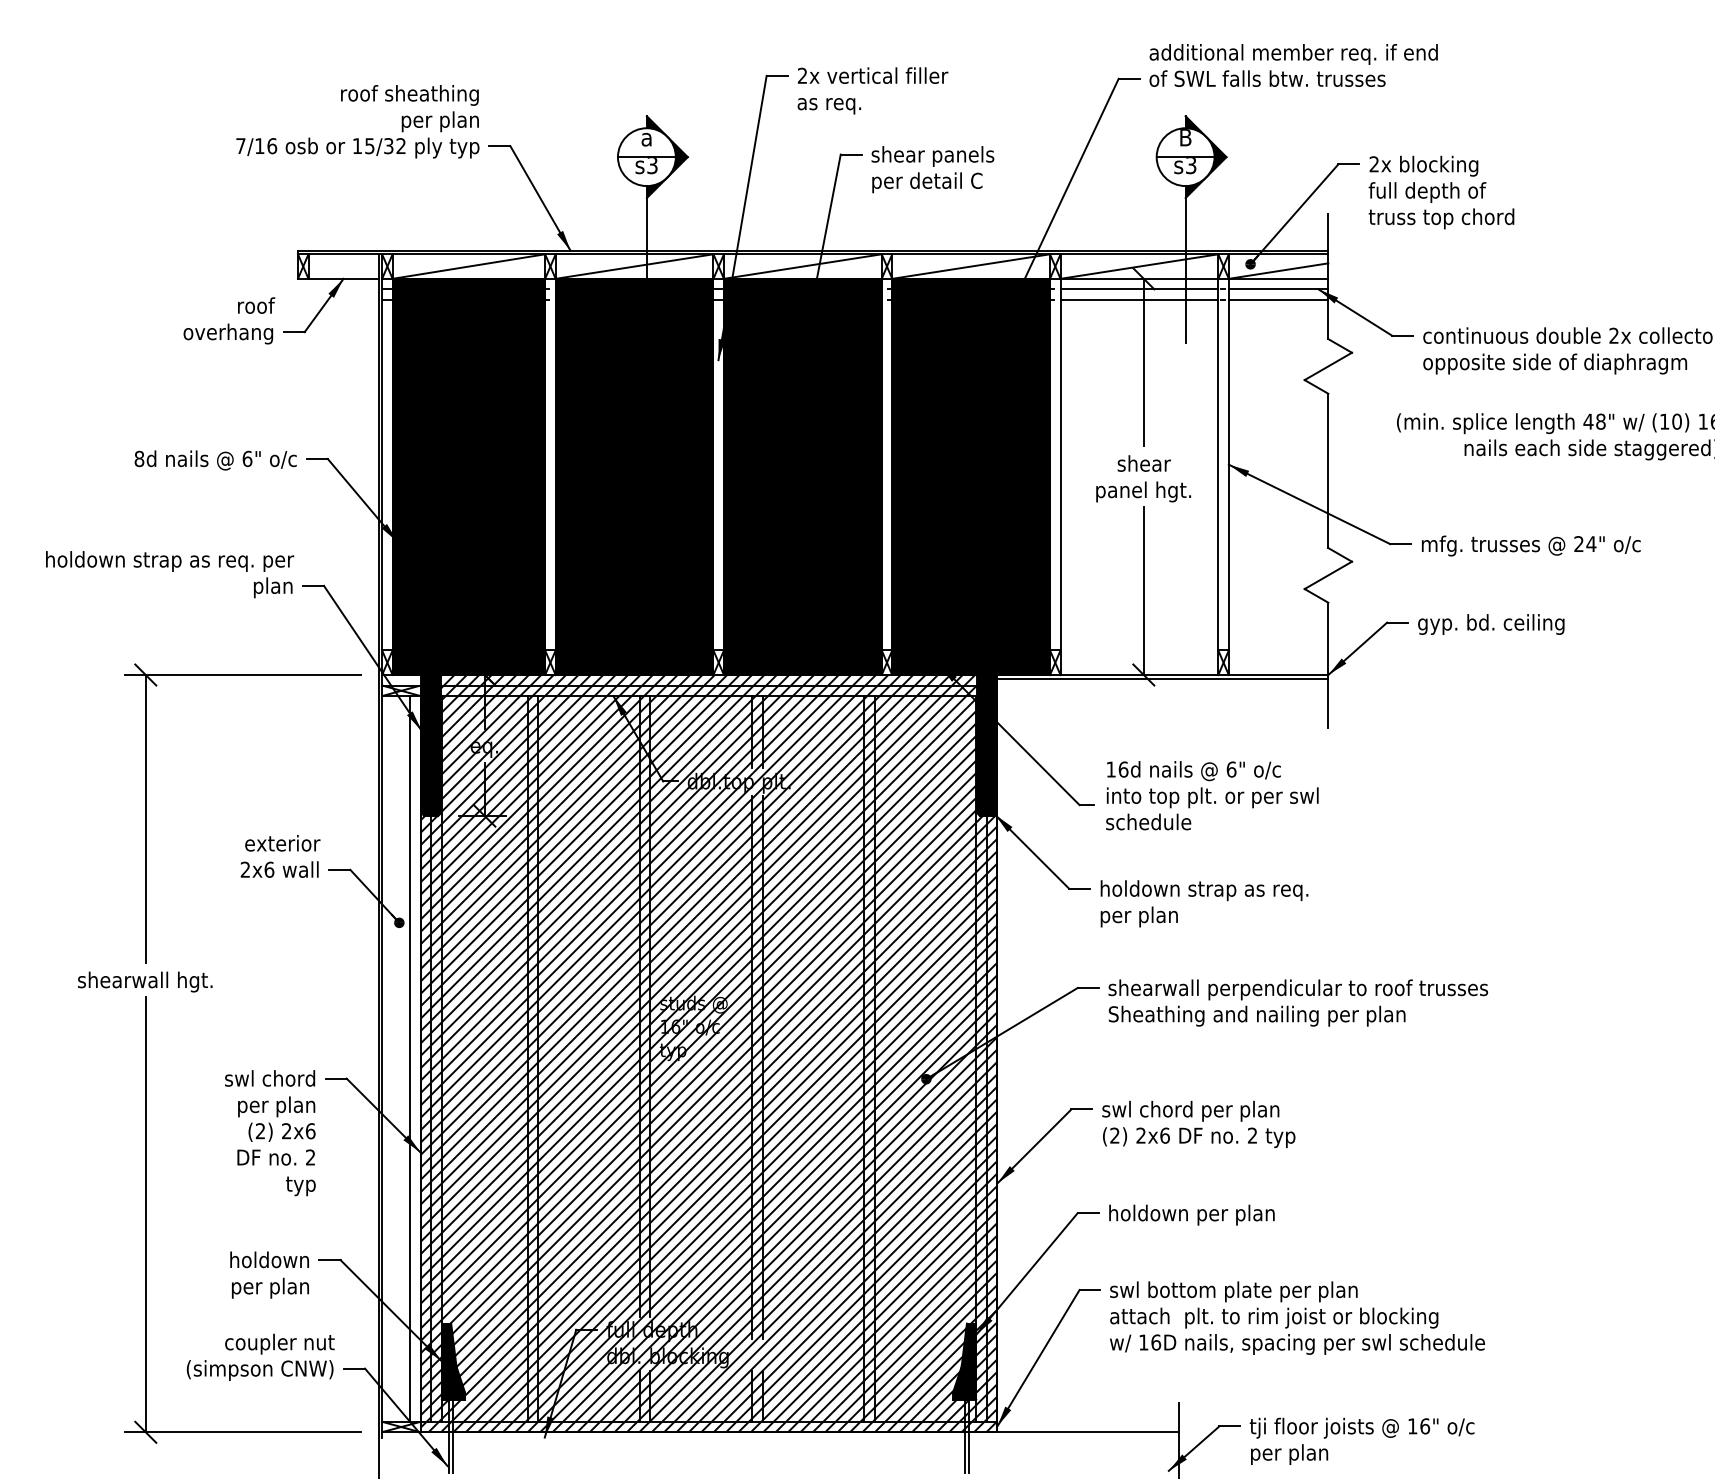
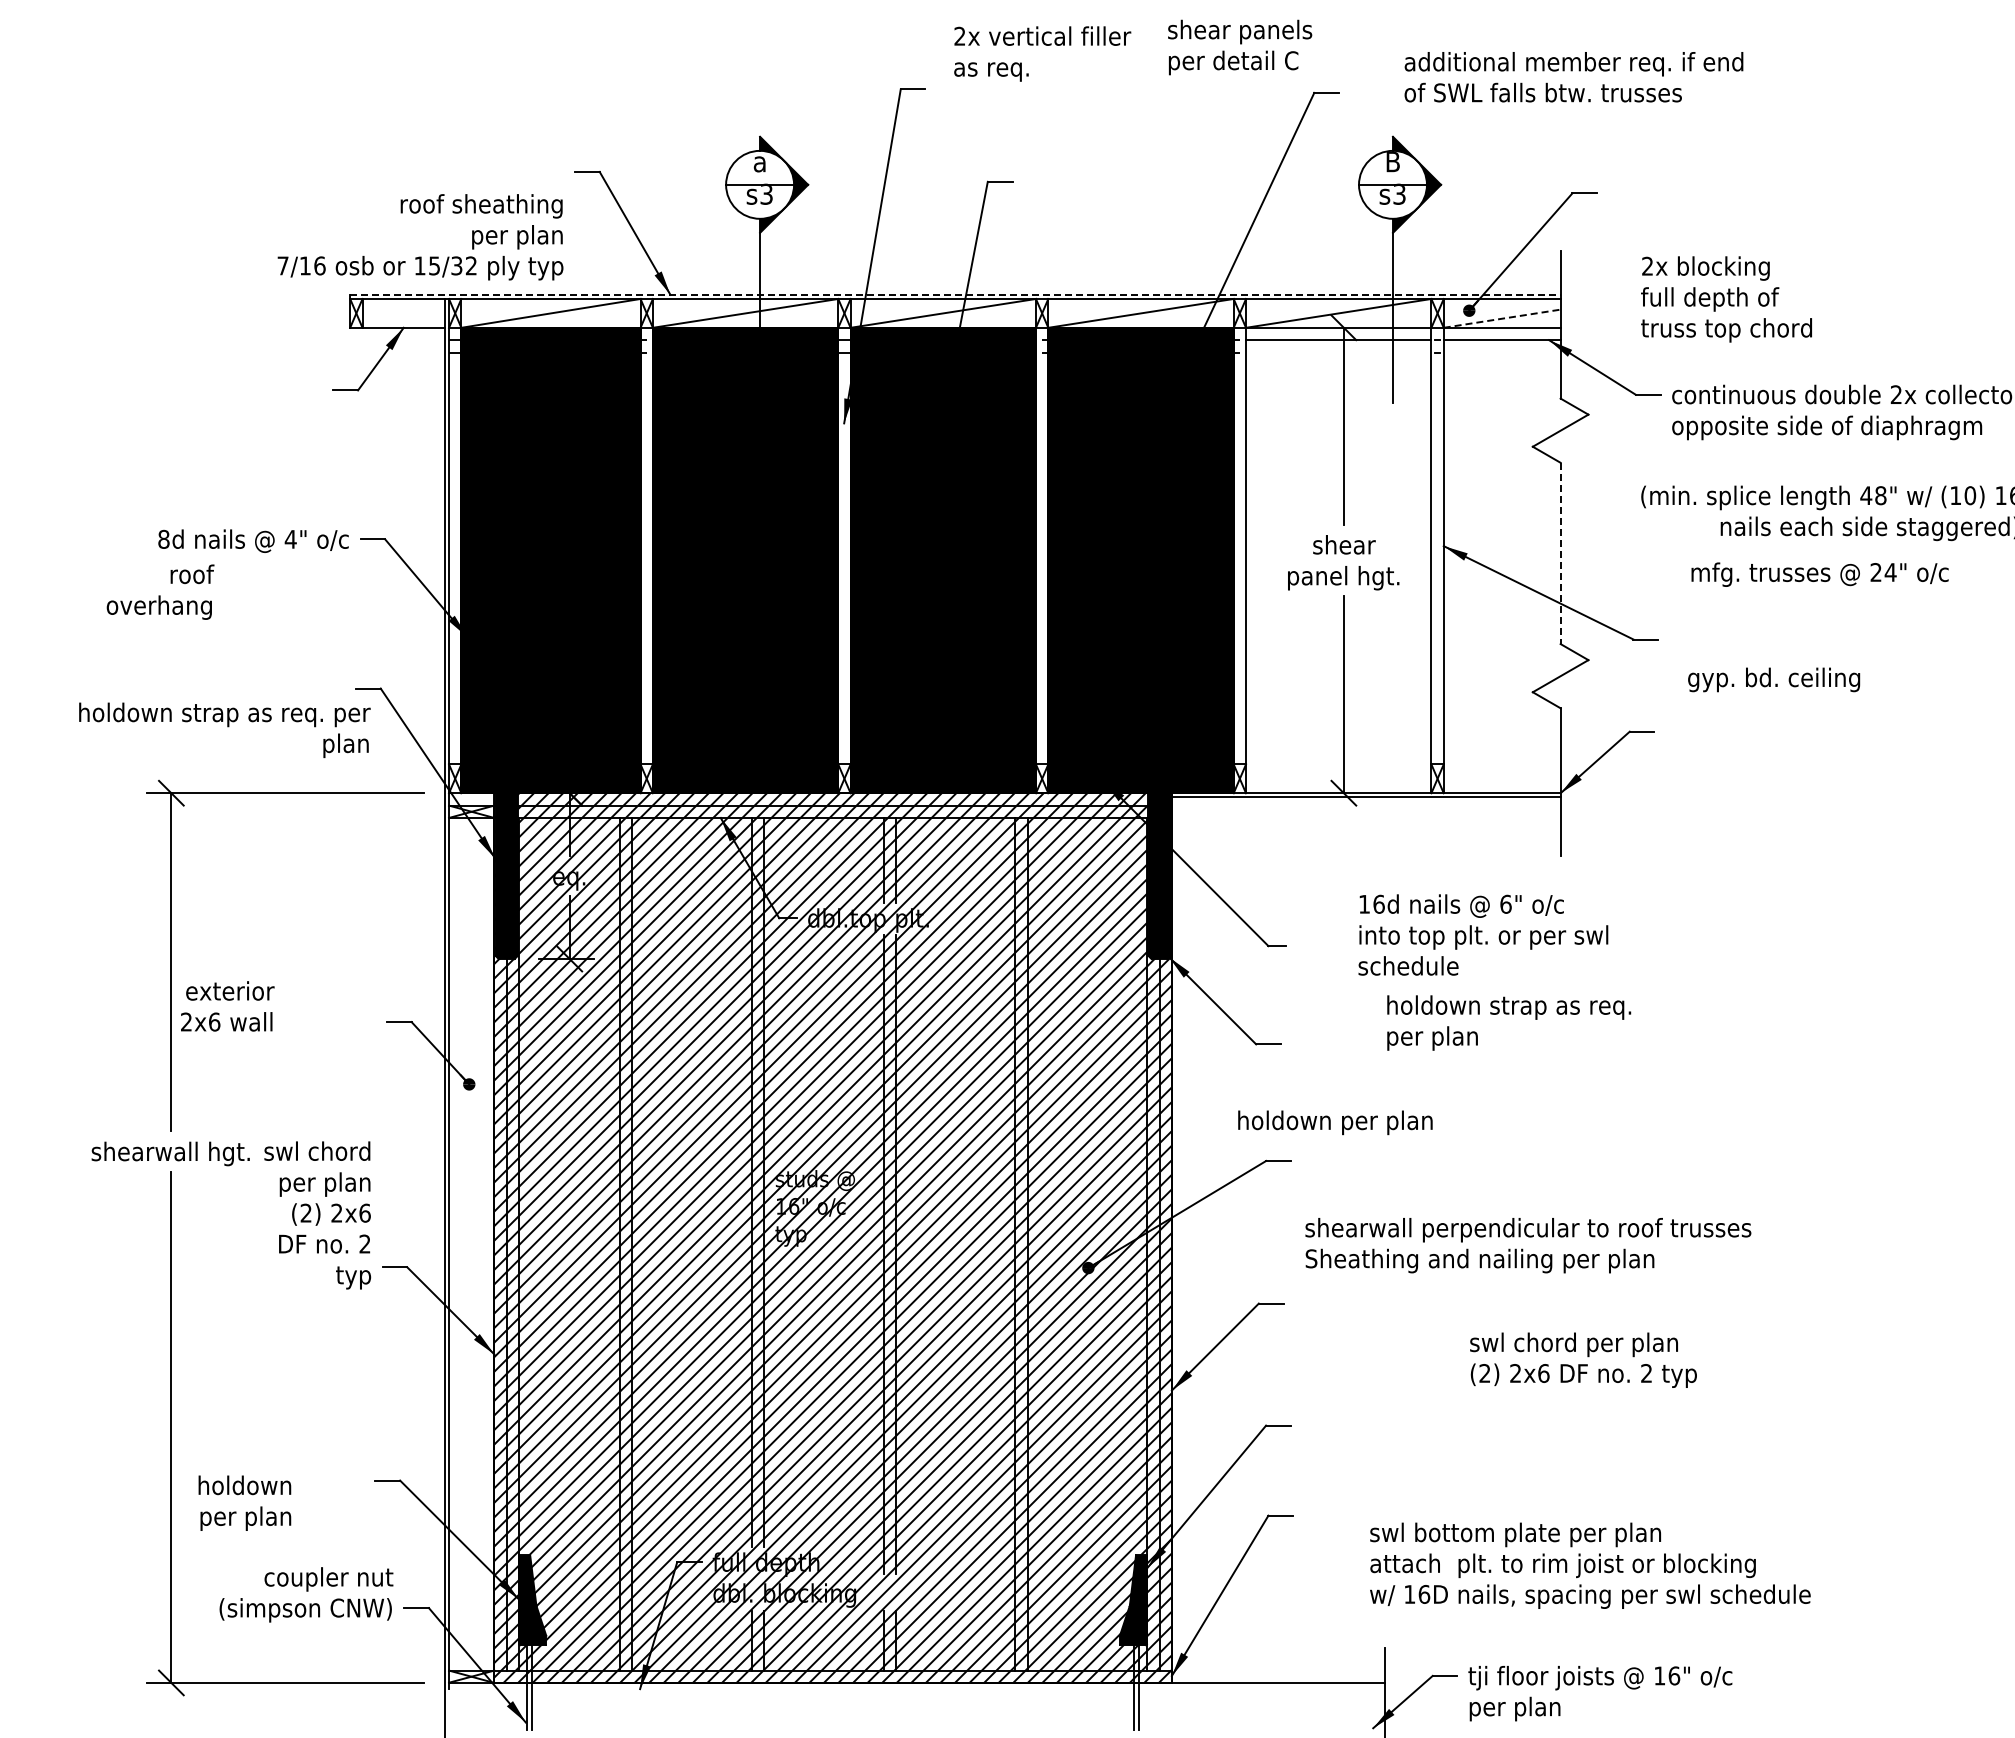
text: (1293, 65) -> (1573, 77), moved
text: (872, 90) -> (1042, 53), moved
text: (357, 121) -> (420, 237), moved
text: (933, 169) -> (1240, 47), moved
text: (1441, 192) -> (1726, 299), moved
line: (813, 250) -> (955, 294), solid -> dashed
line: (1278, 270) -> (1502, 318), solid -> dashed
line: (1139, 299) -> (1338, 352), removed
line: (1277, 299) -> (1501, 352), removed
text: (229, 320) -> (160, 591), moved
text: (247, 458) -> (290, 538), 6" -> 4"
line: (1328, 470) -> (1560, 553), solid -> dashed
text: (1530, 545) -> (1819, 574), moved
text: (169, 573) -> (224, 729), moved
text: (1491, 624) -> (1774, 679), moved
text: (1212, 795) -> (1483, 934), moved
text: (280, 856) -> (227, 1006), moved
text: (1204, 903) -> (1509, 1022), moved
text: (1298, 1002) -> (1528, 1245), moved
line: (409, 1058) -> (481, 1243), removed
text: (1198, 1123) -> (1583, 1359), moved
text: (270, 1133) -> (317, 1215), moved
text: (1192, 1214) -> (1335, 1122), moved
text: (269, 1274) -> (244, 1502), moved
text: (1297, 1317) -> (1590, 1565), moved

